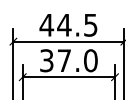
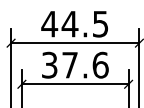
text: (90, 60) -> (100, 64), 37.0 -> 37.6

